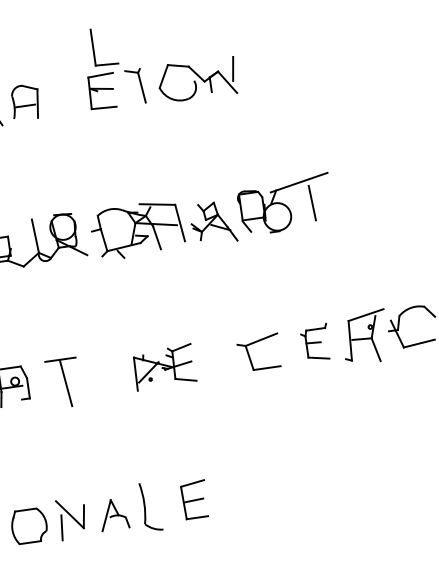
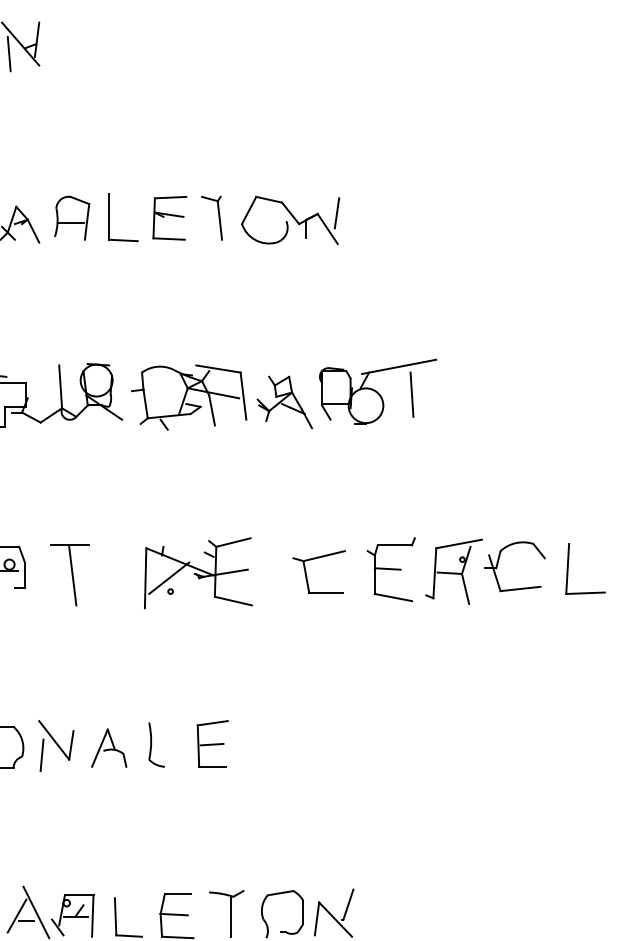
part: (93, 48) -> (109, 217), moved
part: (315, 342) -> (390, 569), size x1.43
part: (164, 367) -> (198, 573), size x1.43
part: (150, 506) -> (156, 744), size x0.71

